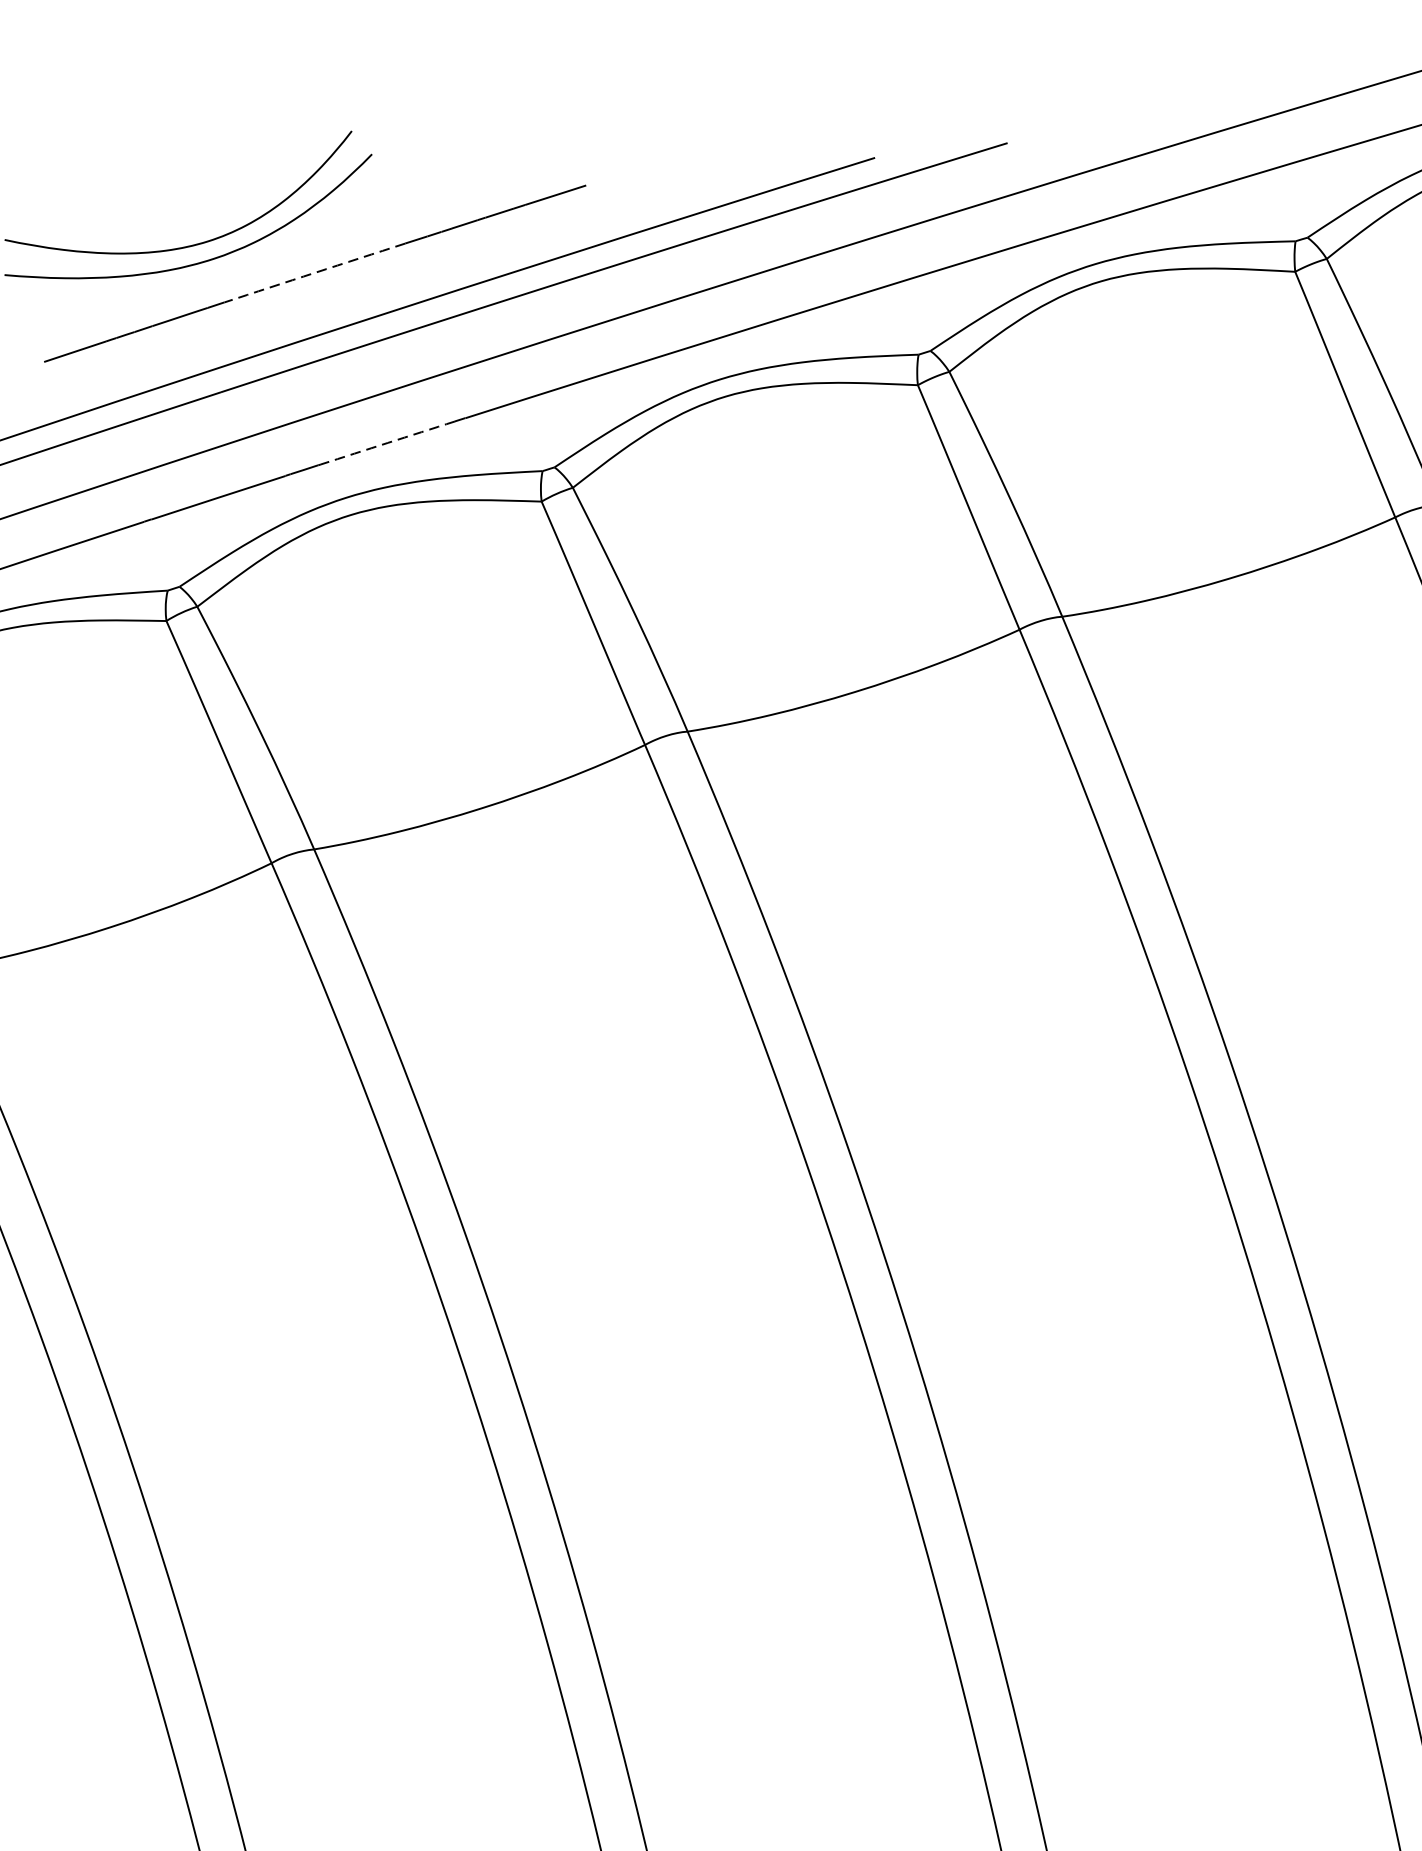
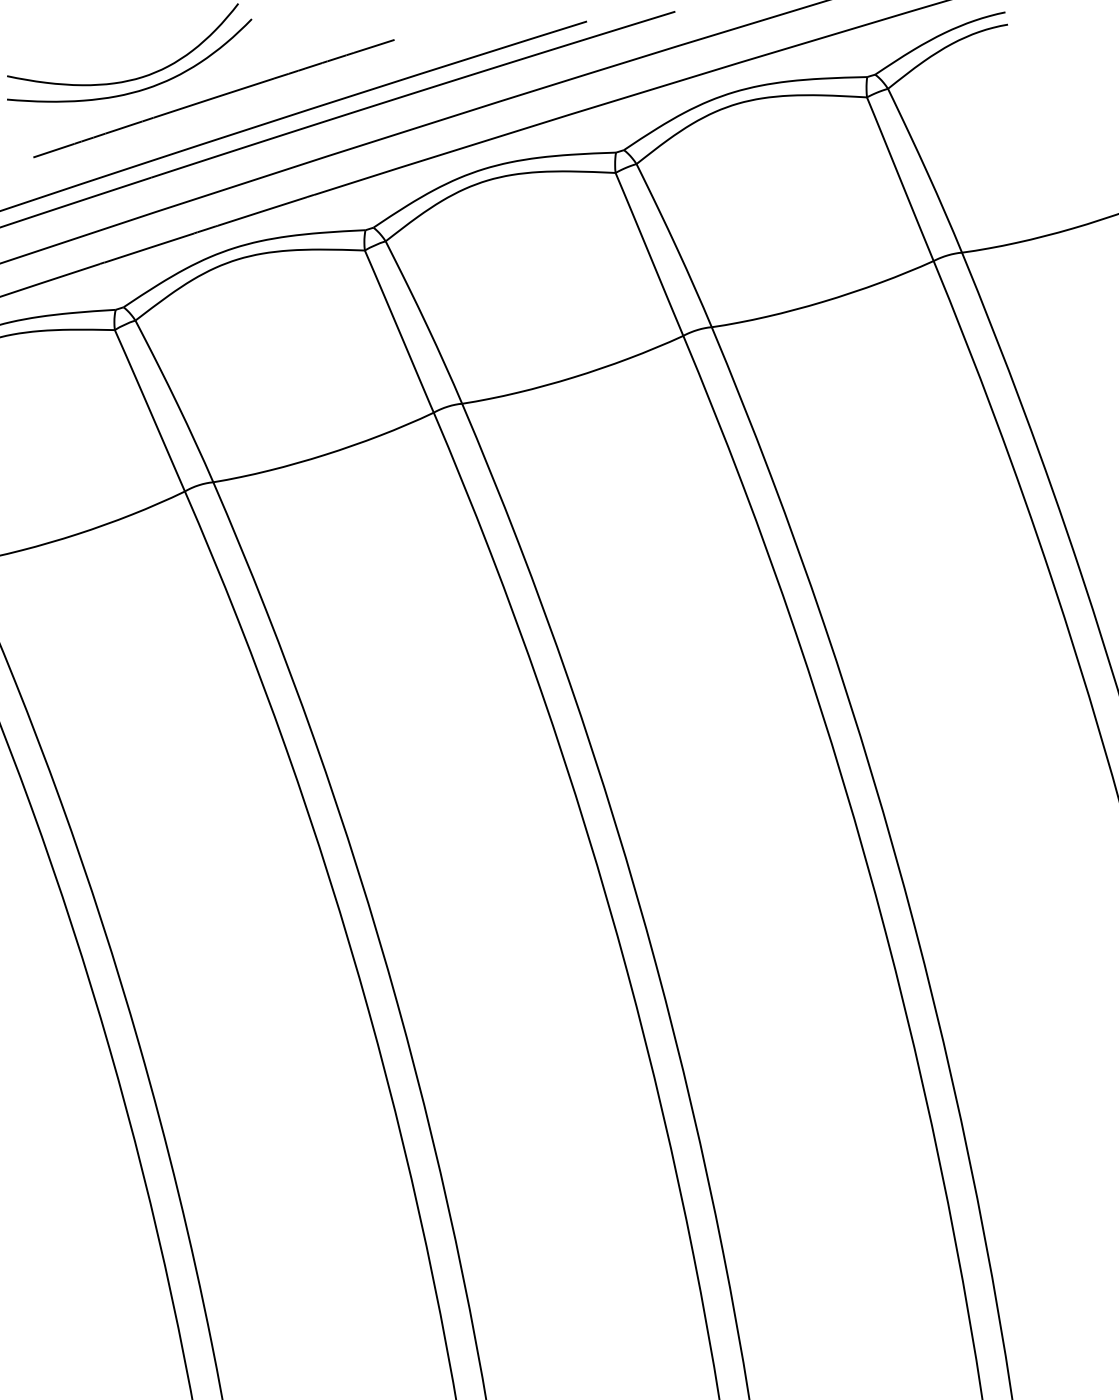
arc: (314, 273) -> (213, 98), dashed -> solid
arc: (387, 443) -> (262, 211), dashed -> solid

